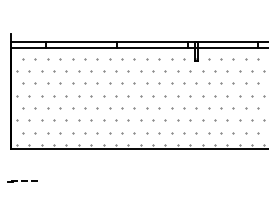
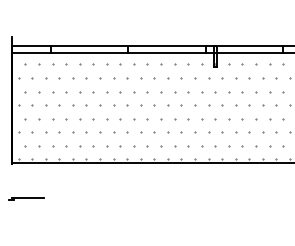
line: (25, 180) -> (28, 198), dashed -> solid

